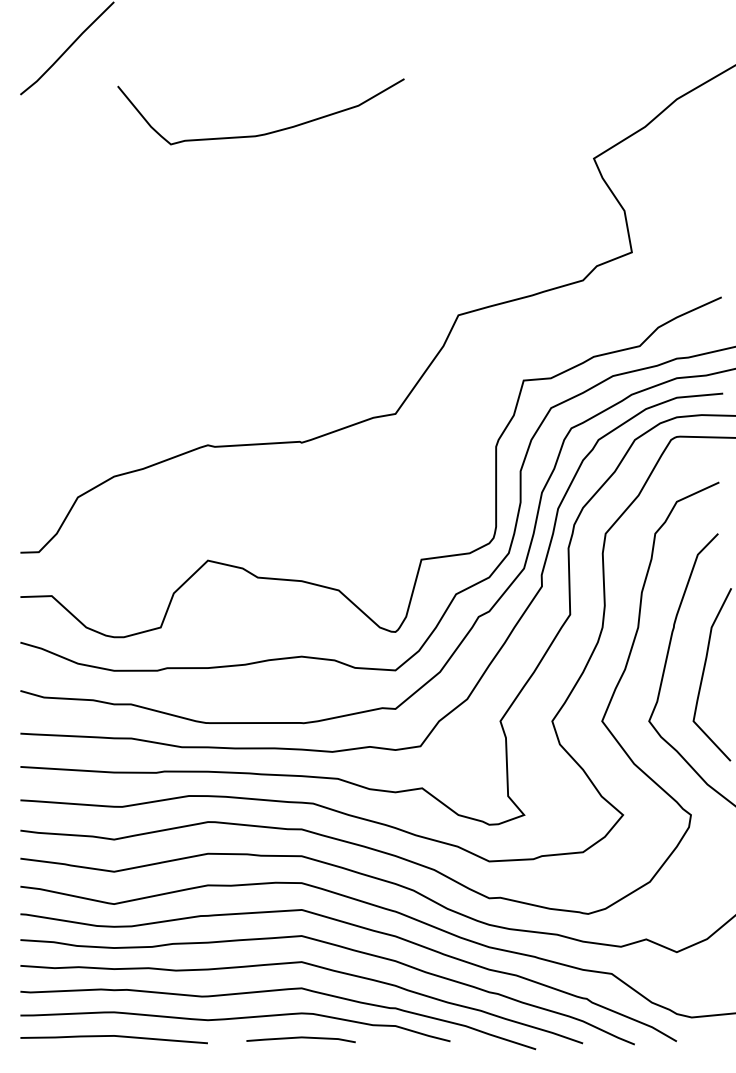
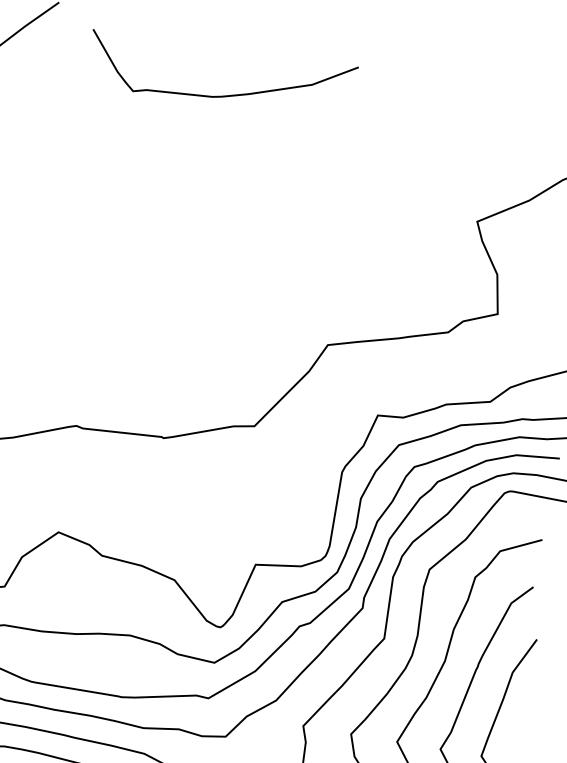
curve: (267, 132) -> (224, 95), moved

